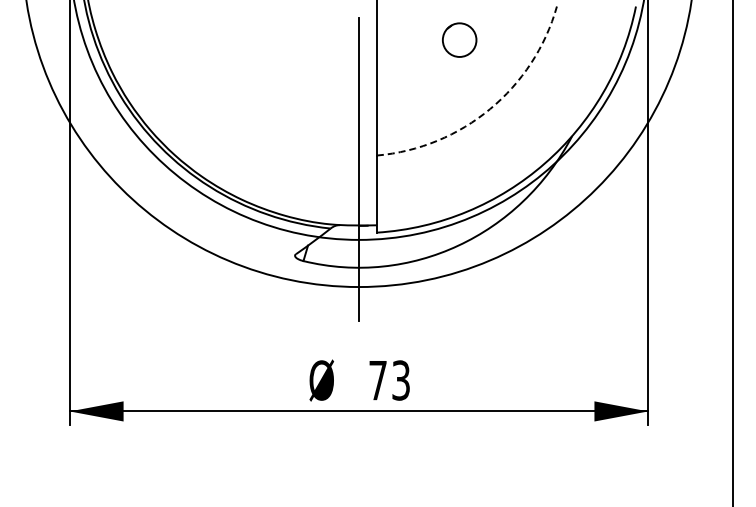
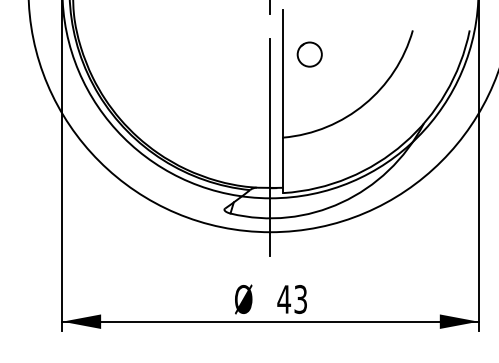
circle: (459, 39) -> (309, 54), moved
arc: (490, 109) -> (365, 104), dashed -> solid
text: (377, 380) -> (283, 299), 73 -> 43

